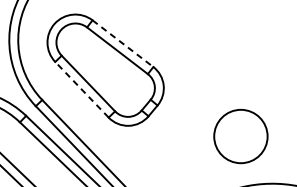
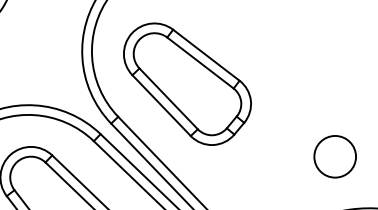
line: (123, 43) -> (206, 55), dashed -> solid
line: (81, 89) -> (161, 105), dashed -> solid
circle: (240, 136) -> (334, 156), size x0.71

